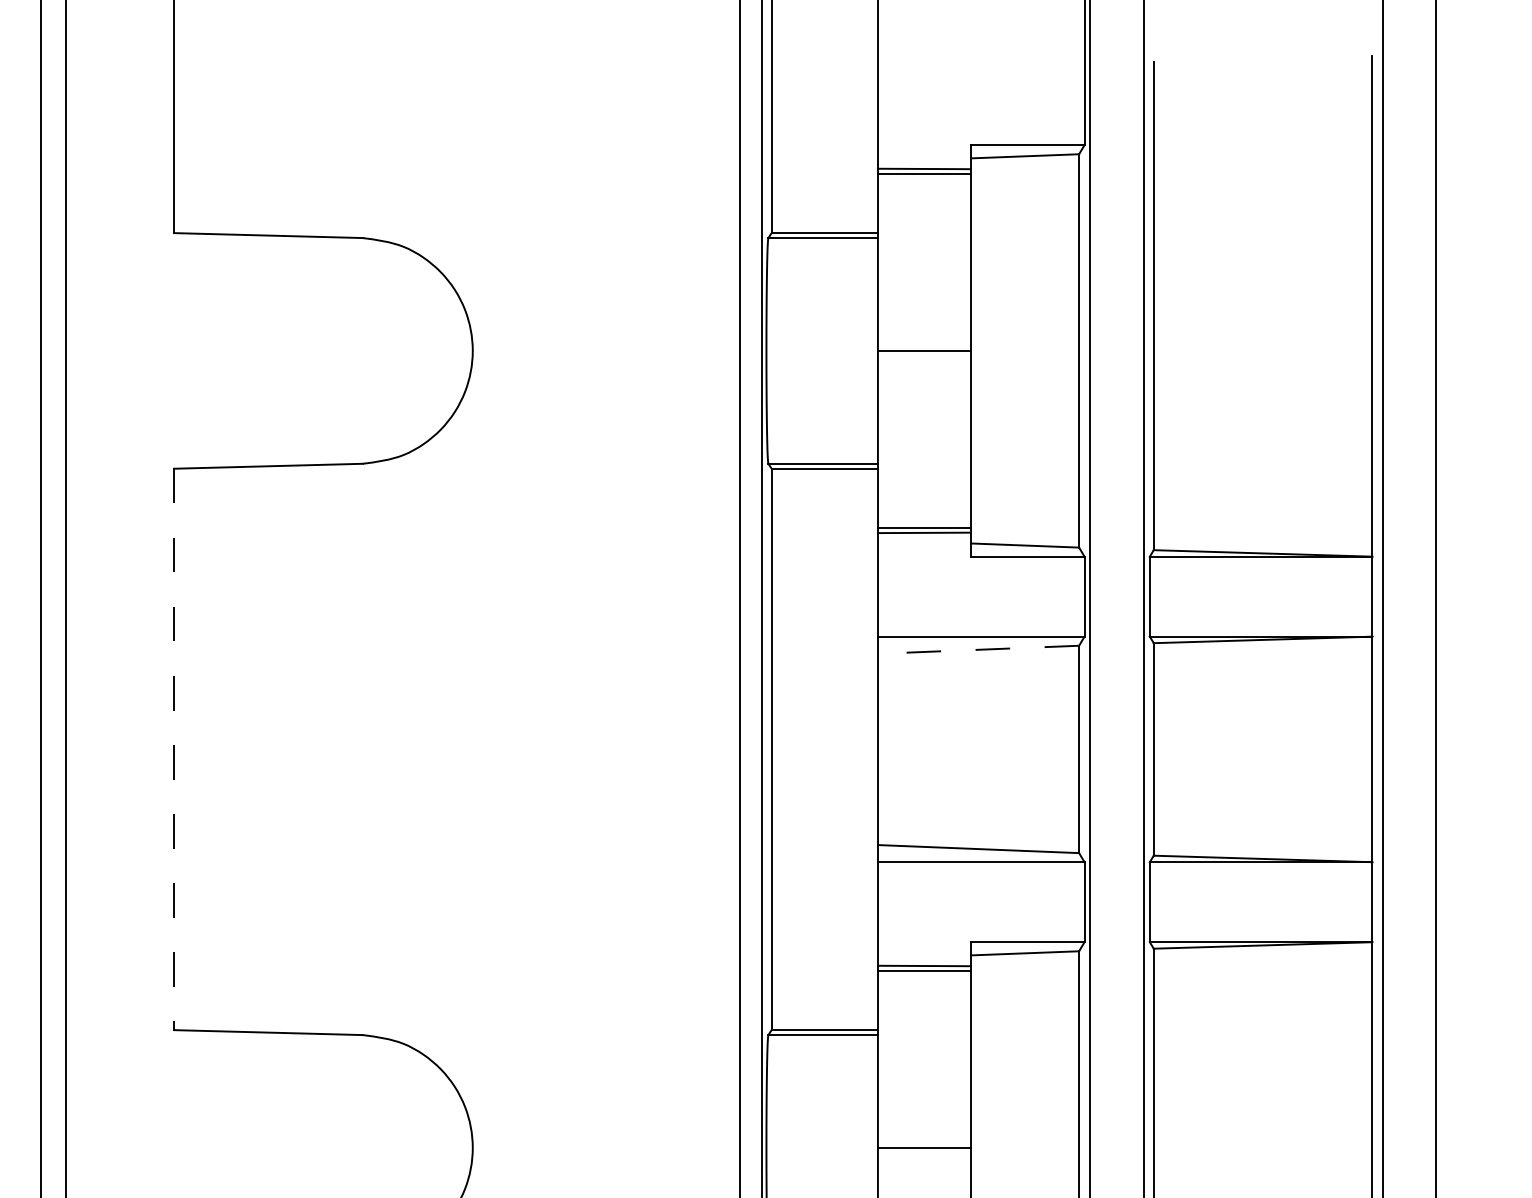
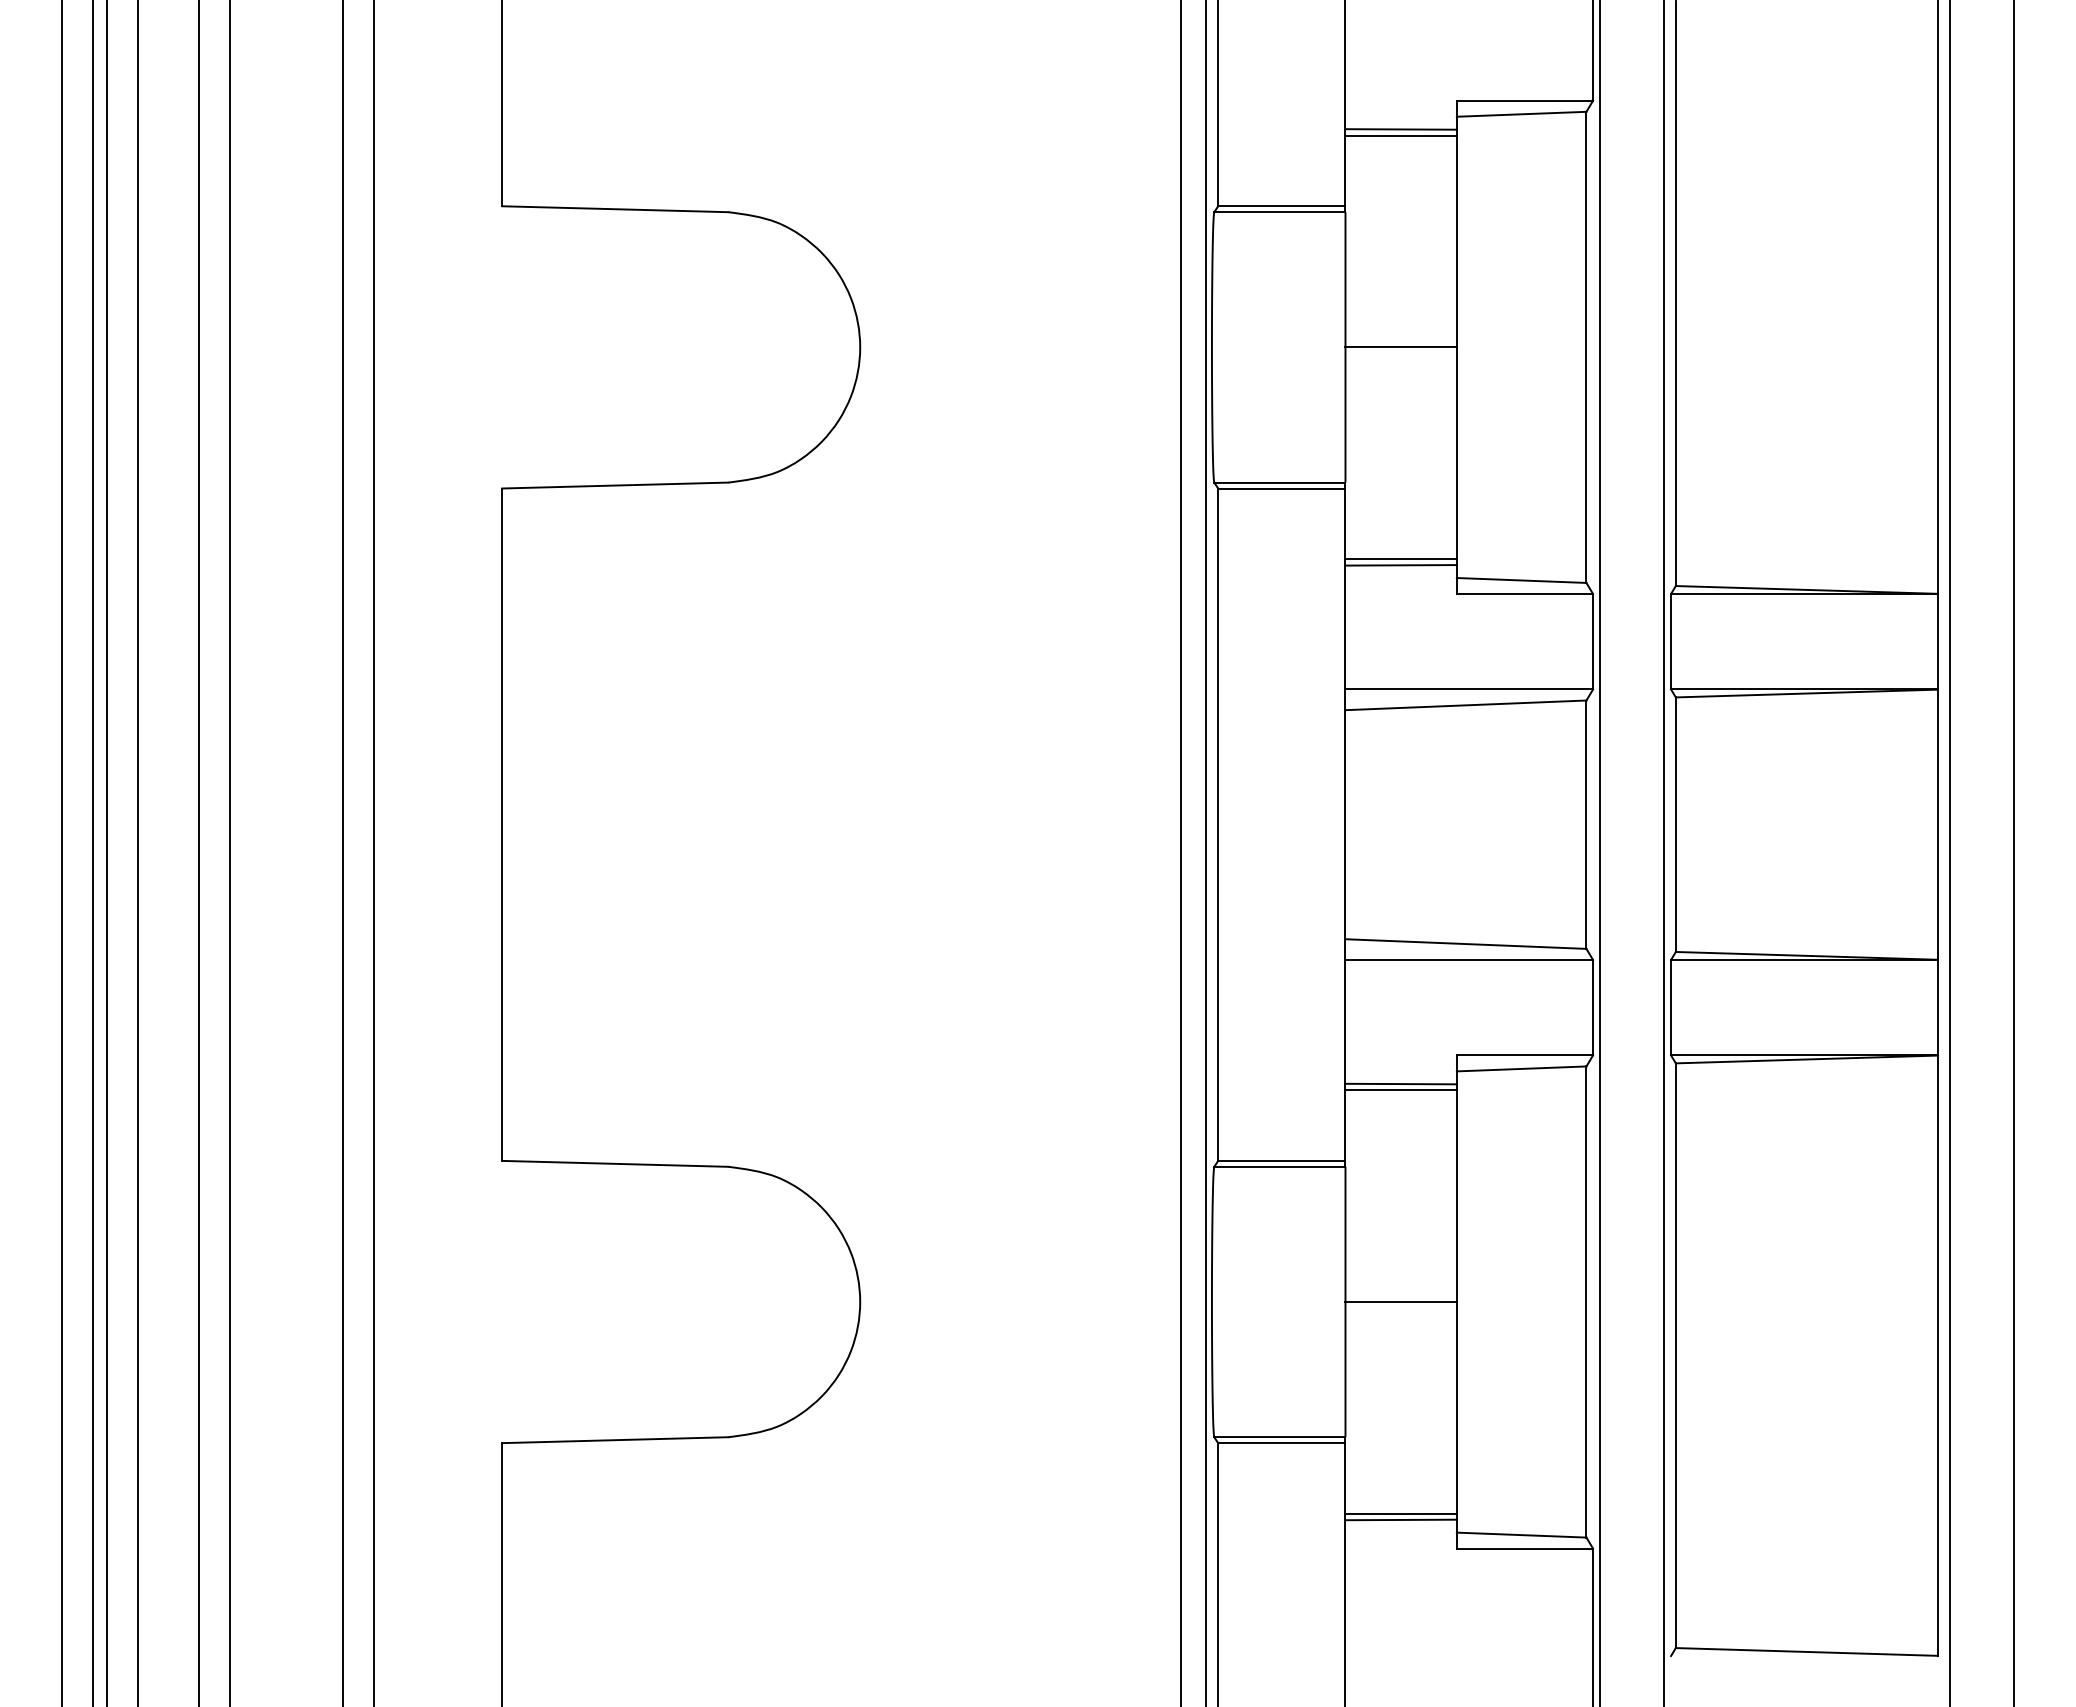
line: (978, 649) -> (1465, 705), dashed -> solid
line: (174, 750) -> (502, 825), dashed -> solid

